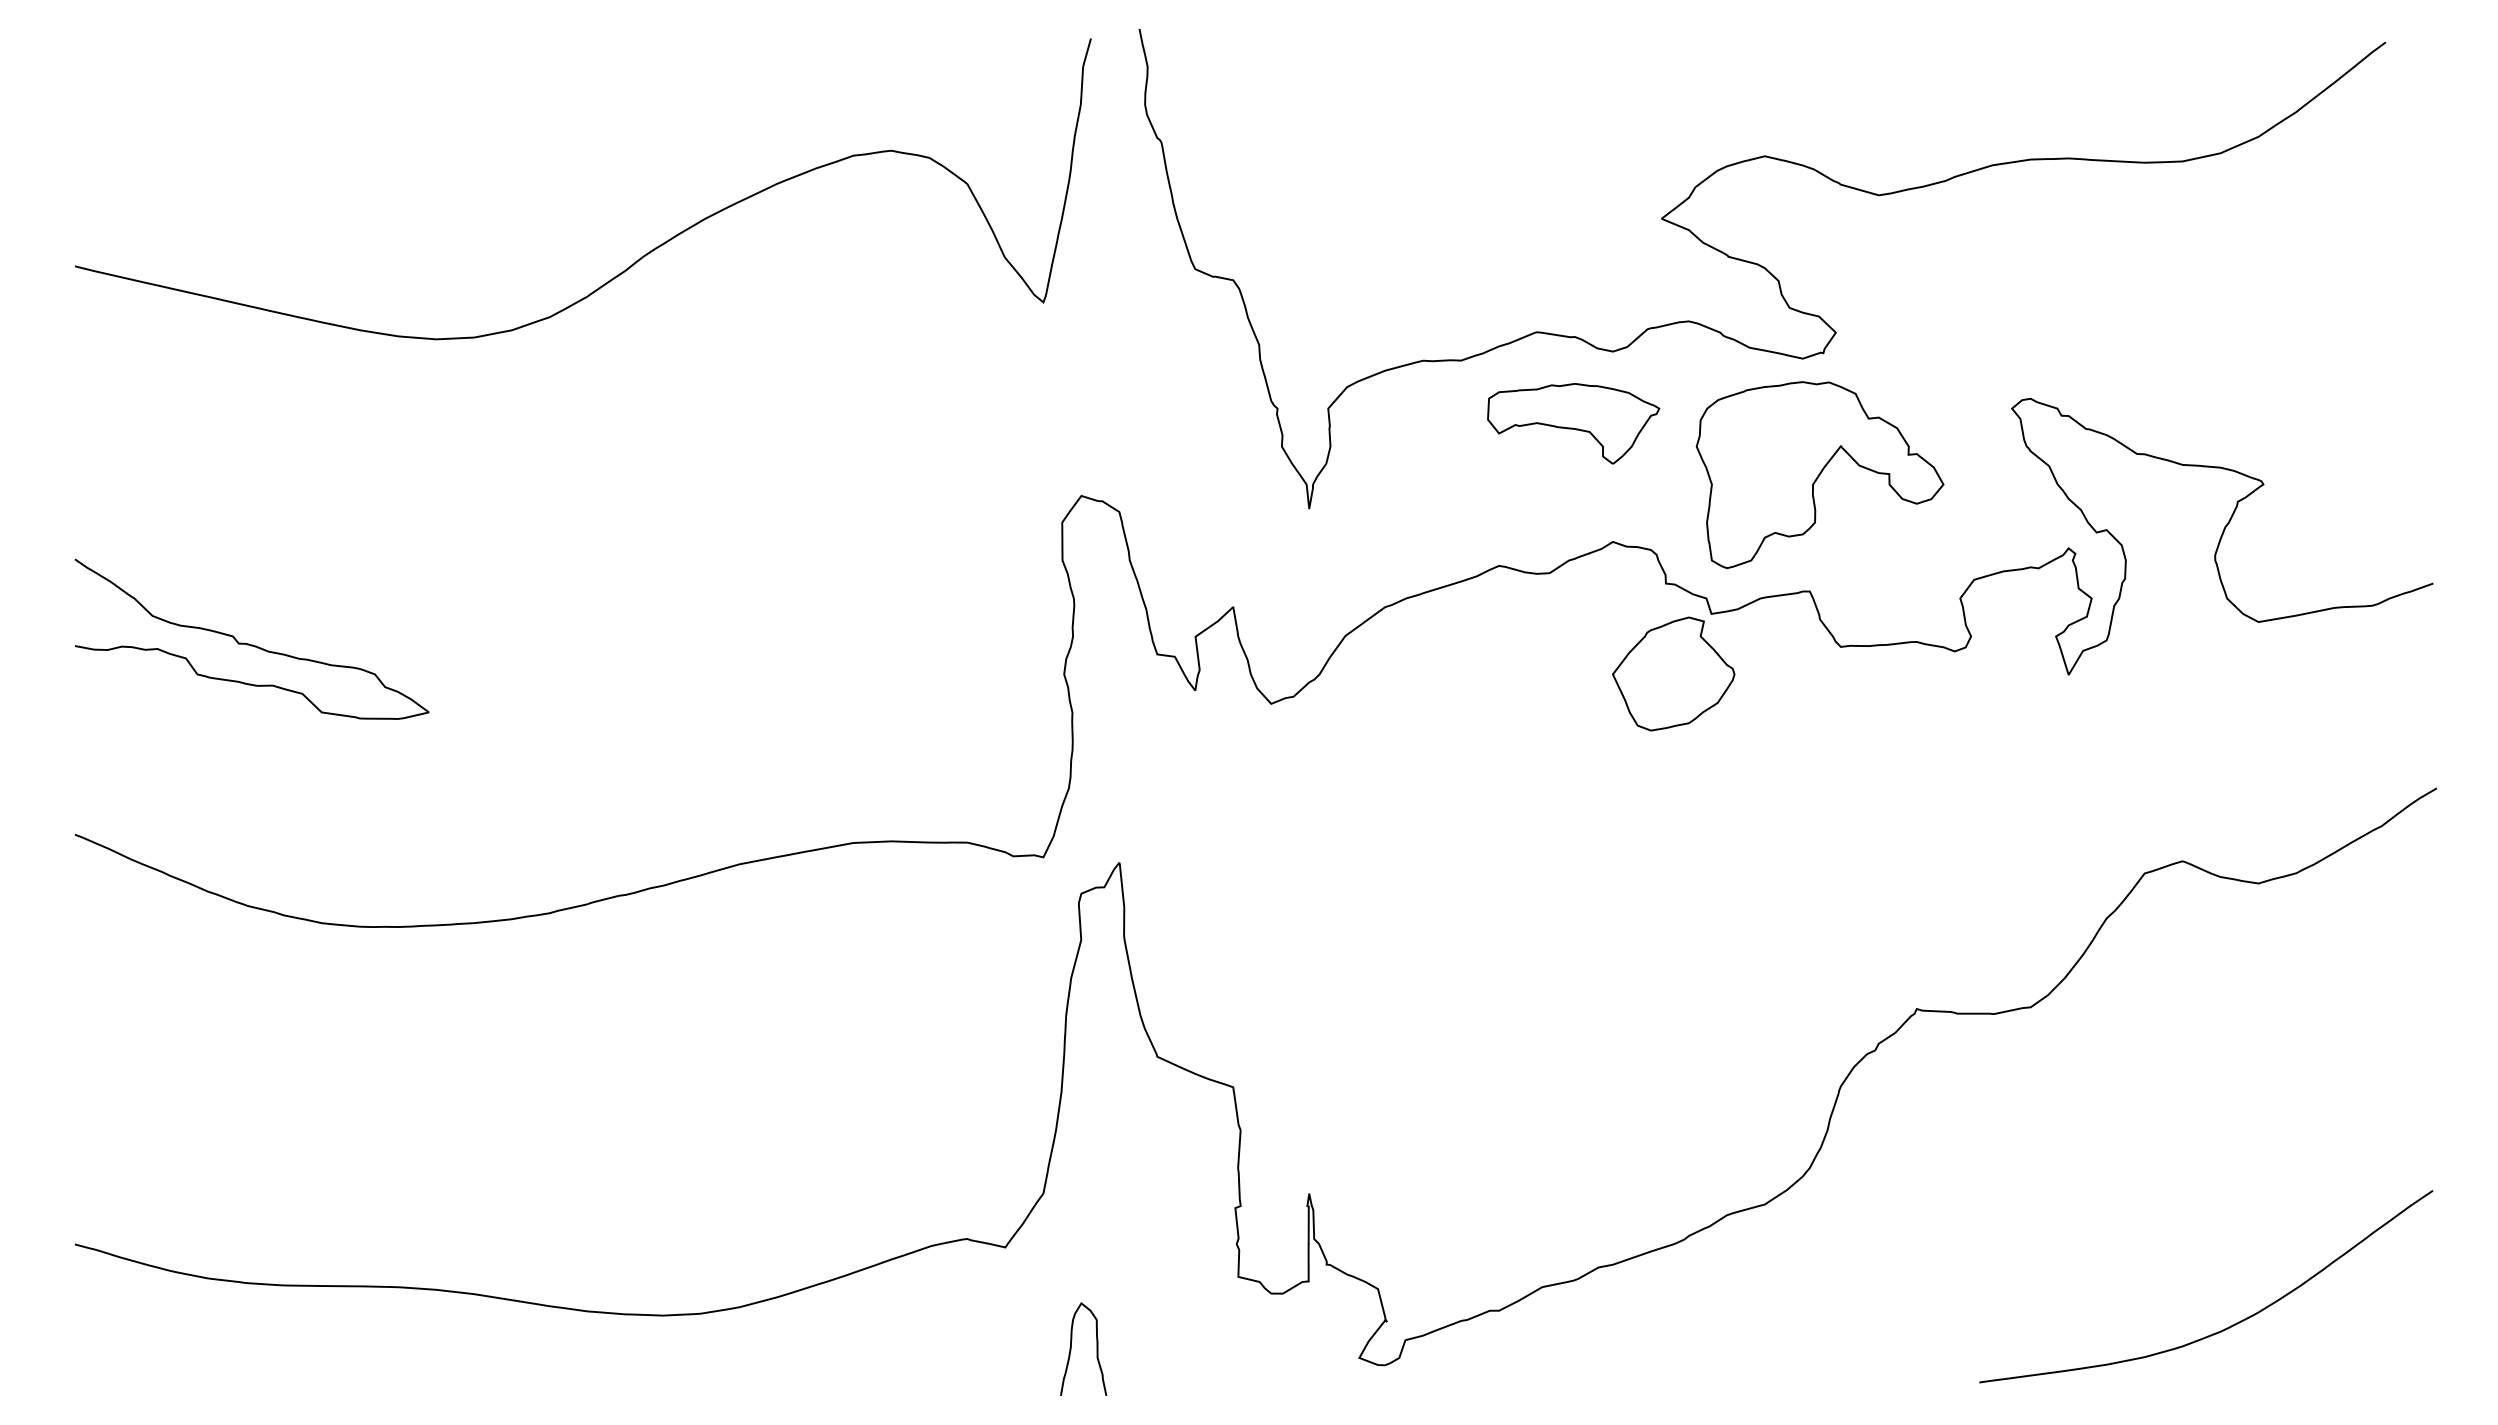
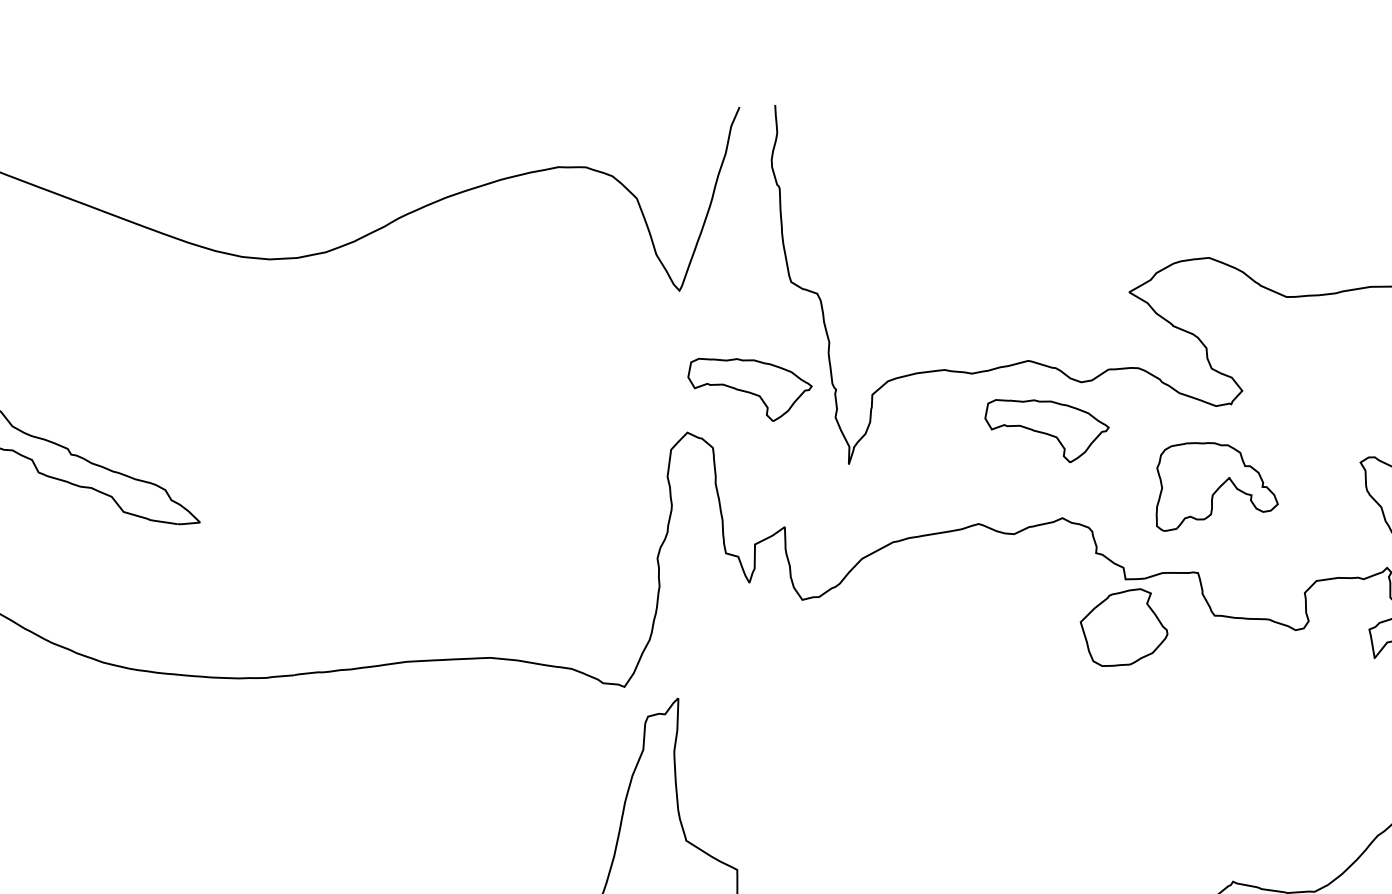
part: (1157, 423) -> (748, 388), added
part: (1819, 474) -> (1216, 490), size x0.7
part: (1673, 673) -> (1124, 627), moved

